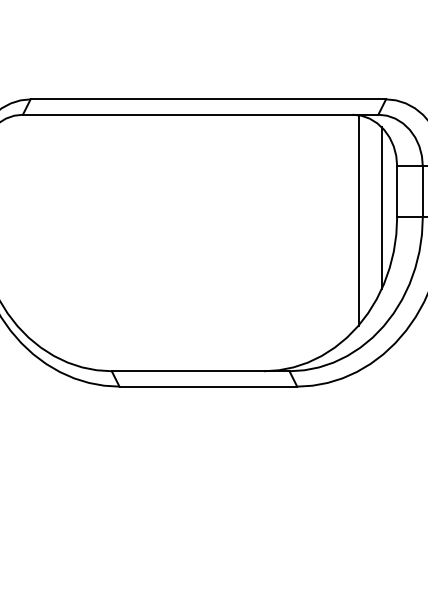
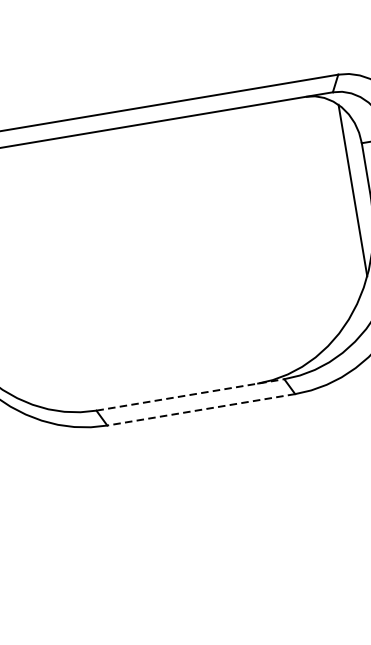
line: (358, 220) -> (330, 207), removed
line: (200, 371) -> (190, 395), solid -> dashed
line: (208, 386) -> (201, 409), solid -> dashed

